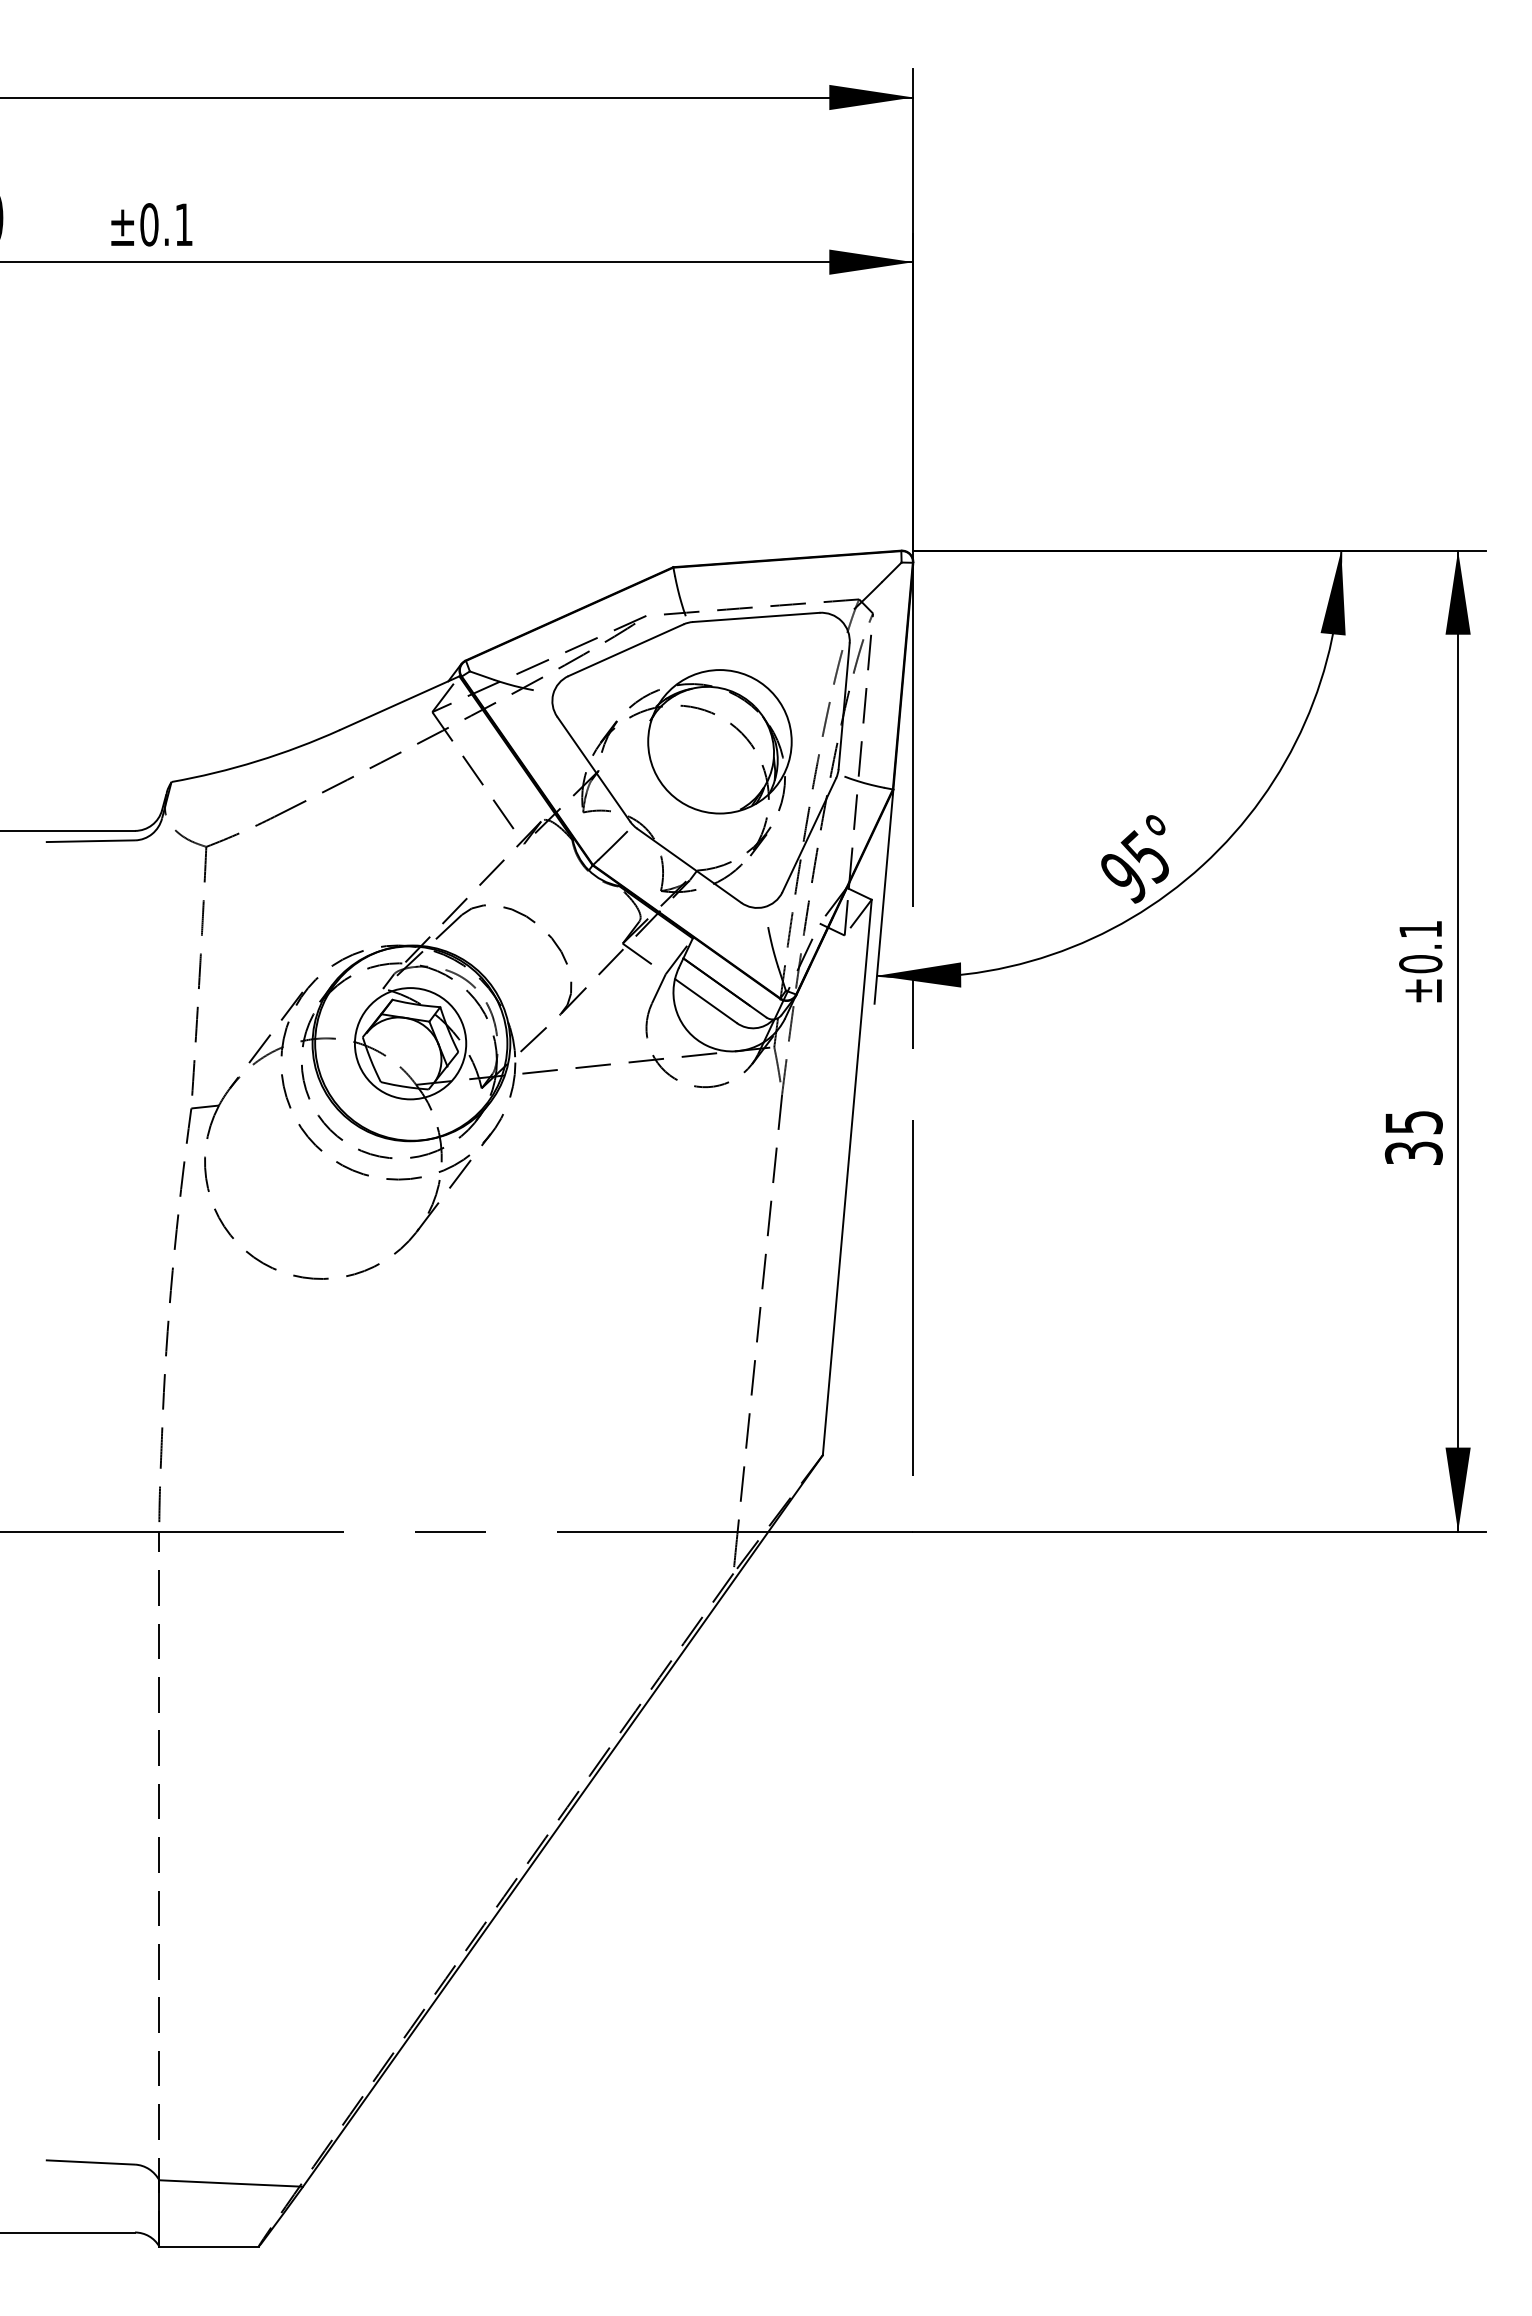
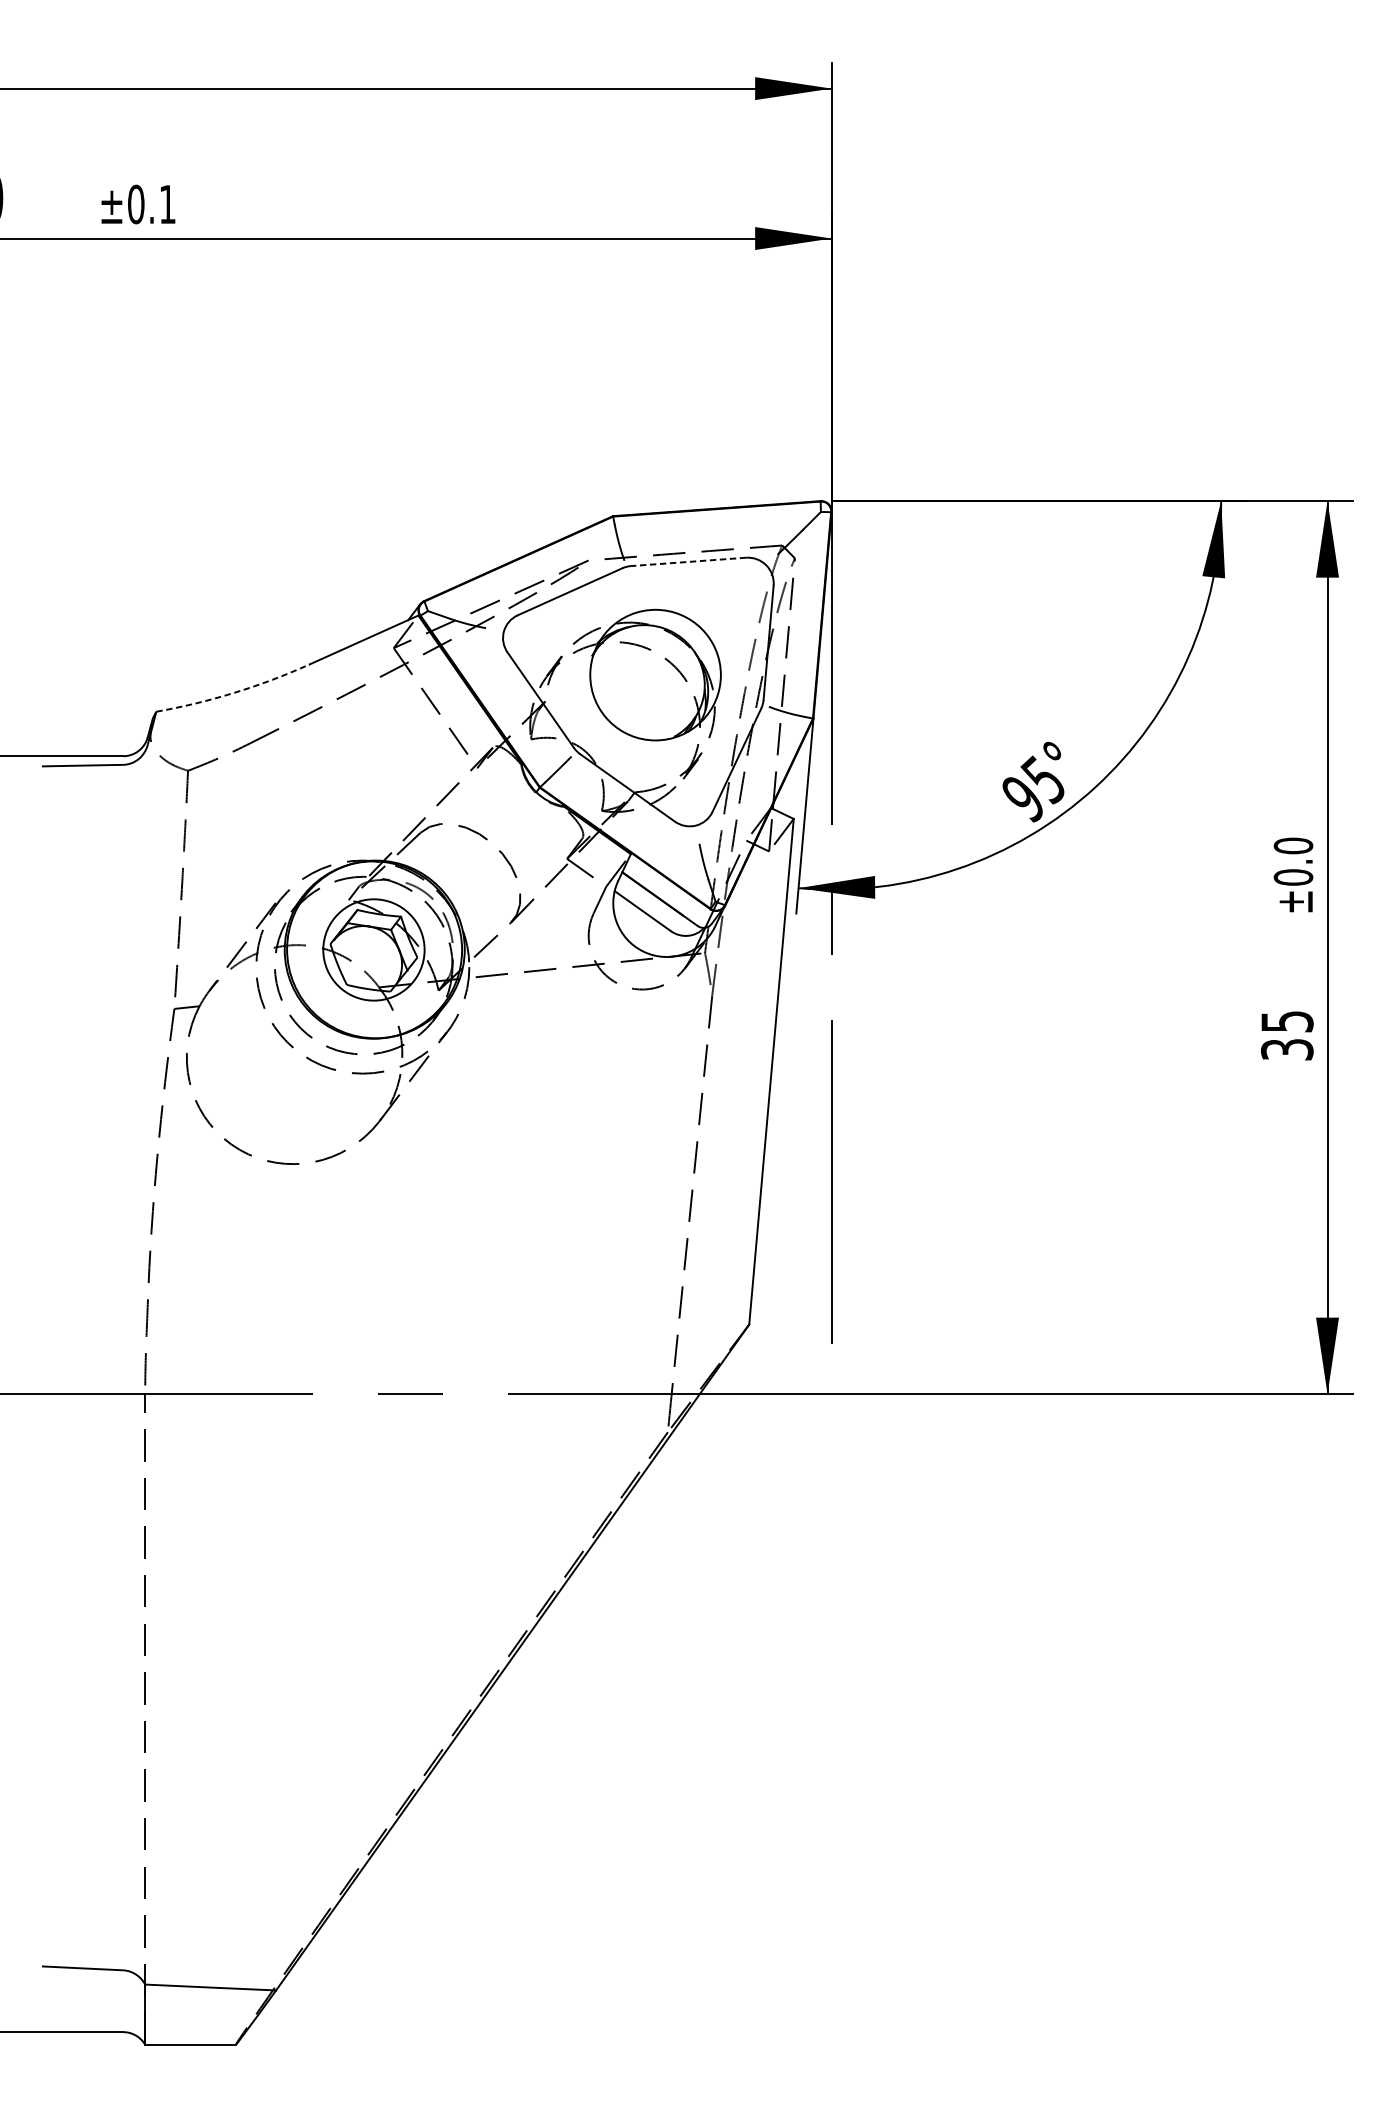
line: (755, 617) -> (687, 561), solid -> dashed
arc: (257, 761) -> (234, 693), solid -> dashed
text: (1420, 929) -> (1293, 845), ±0.1 -> ±0.0

